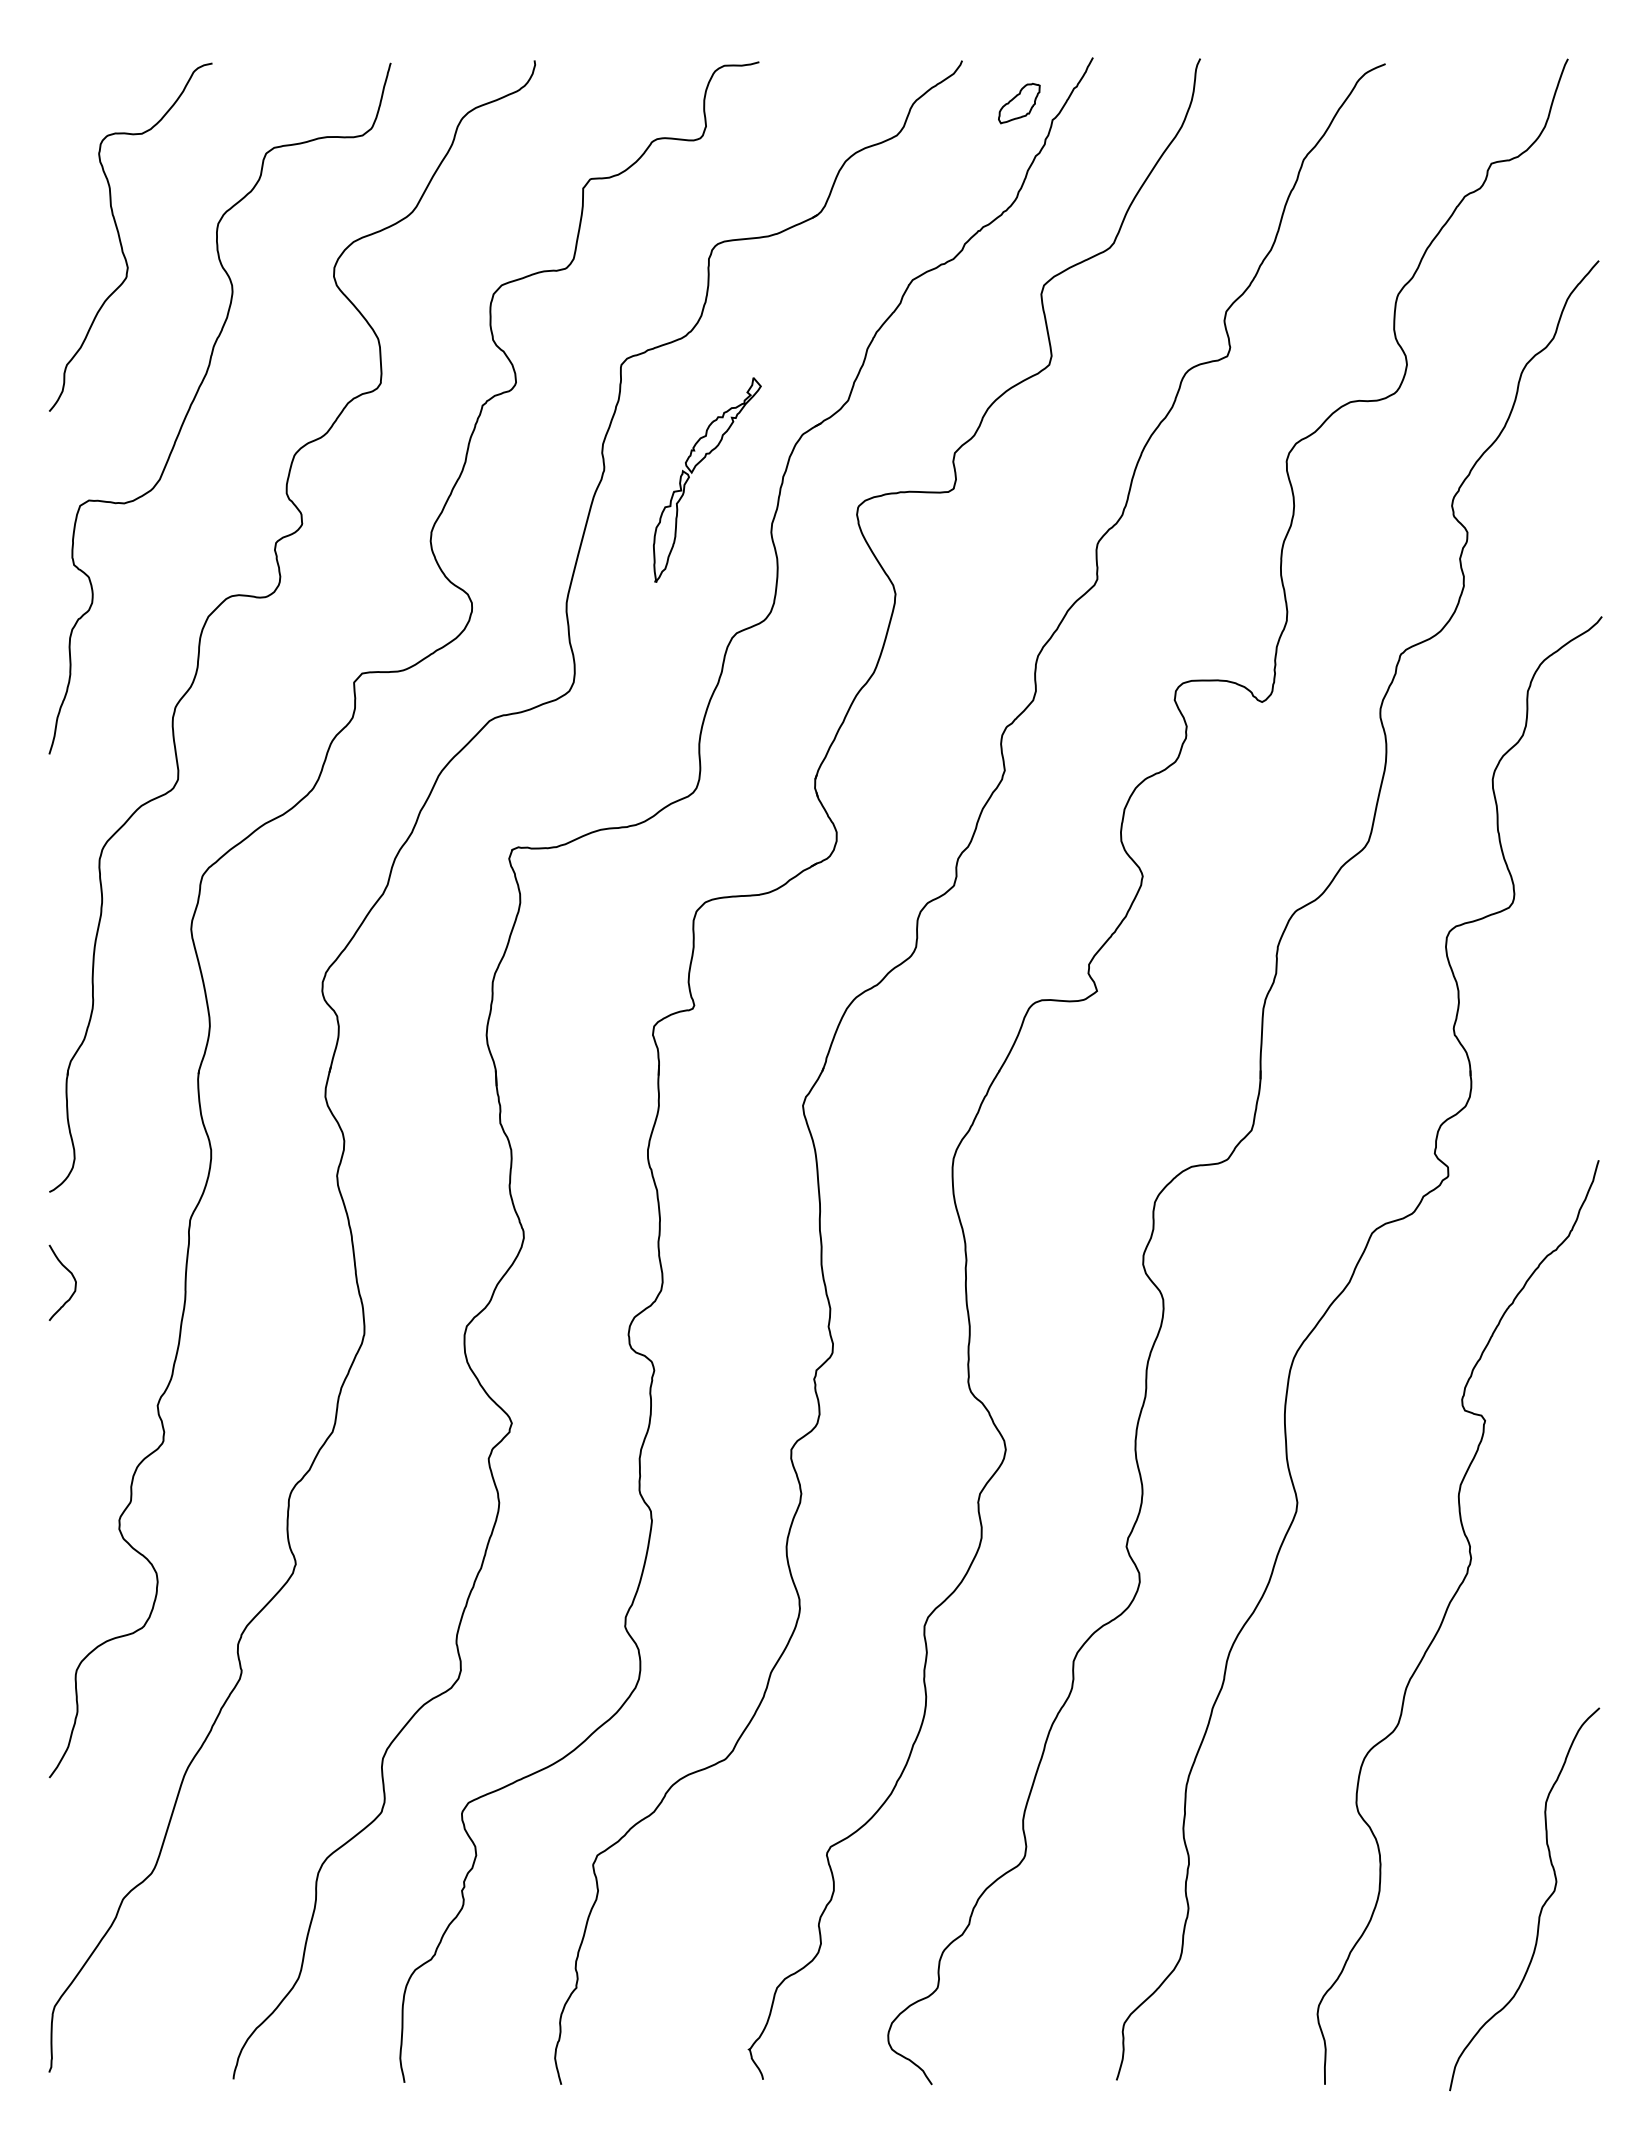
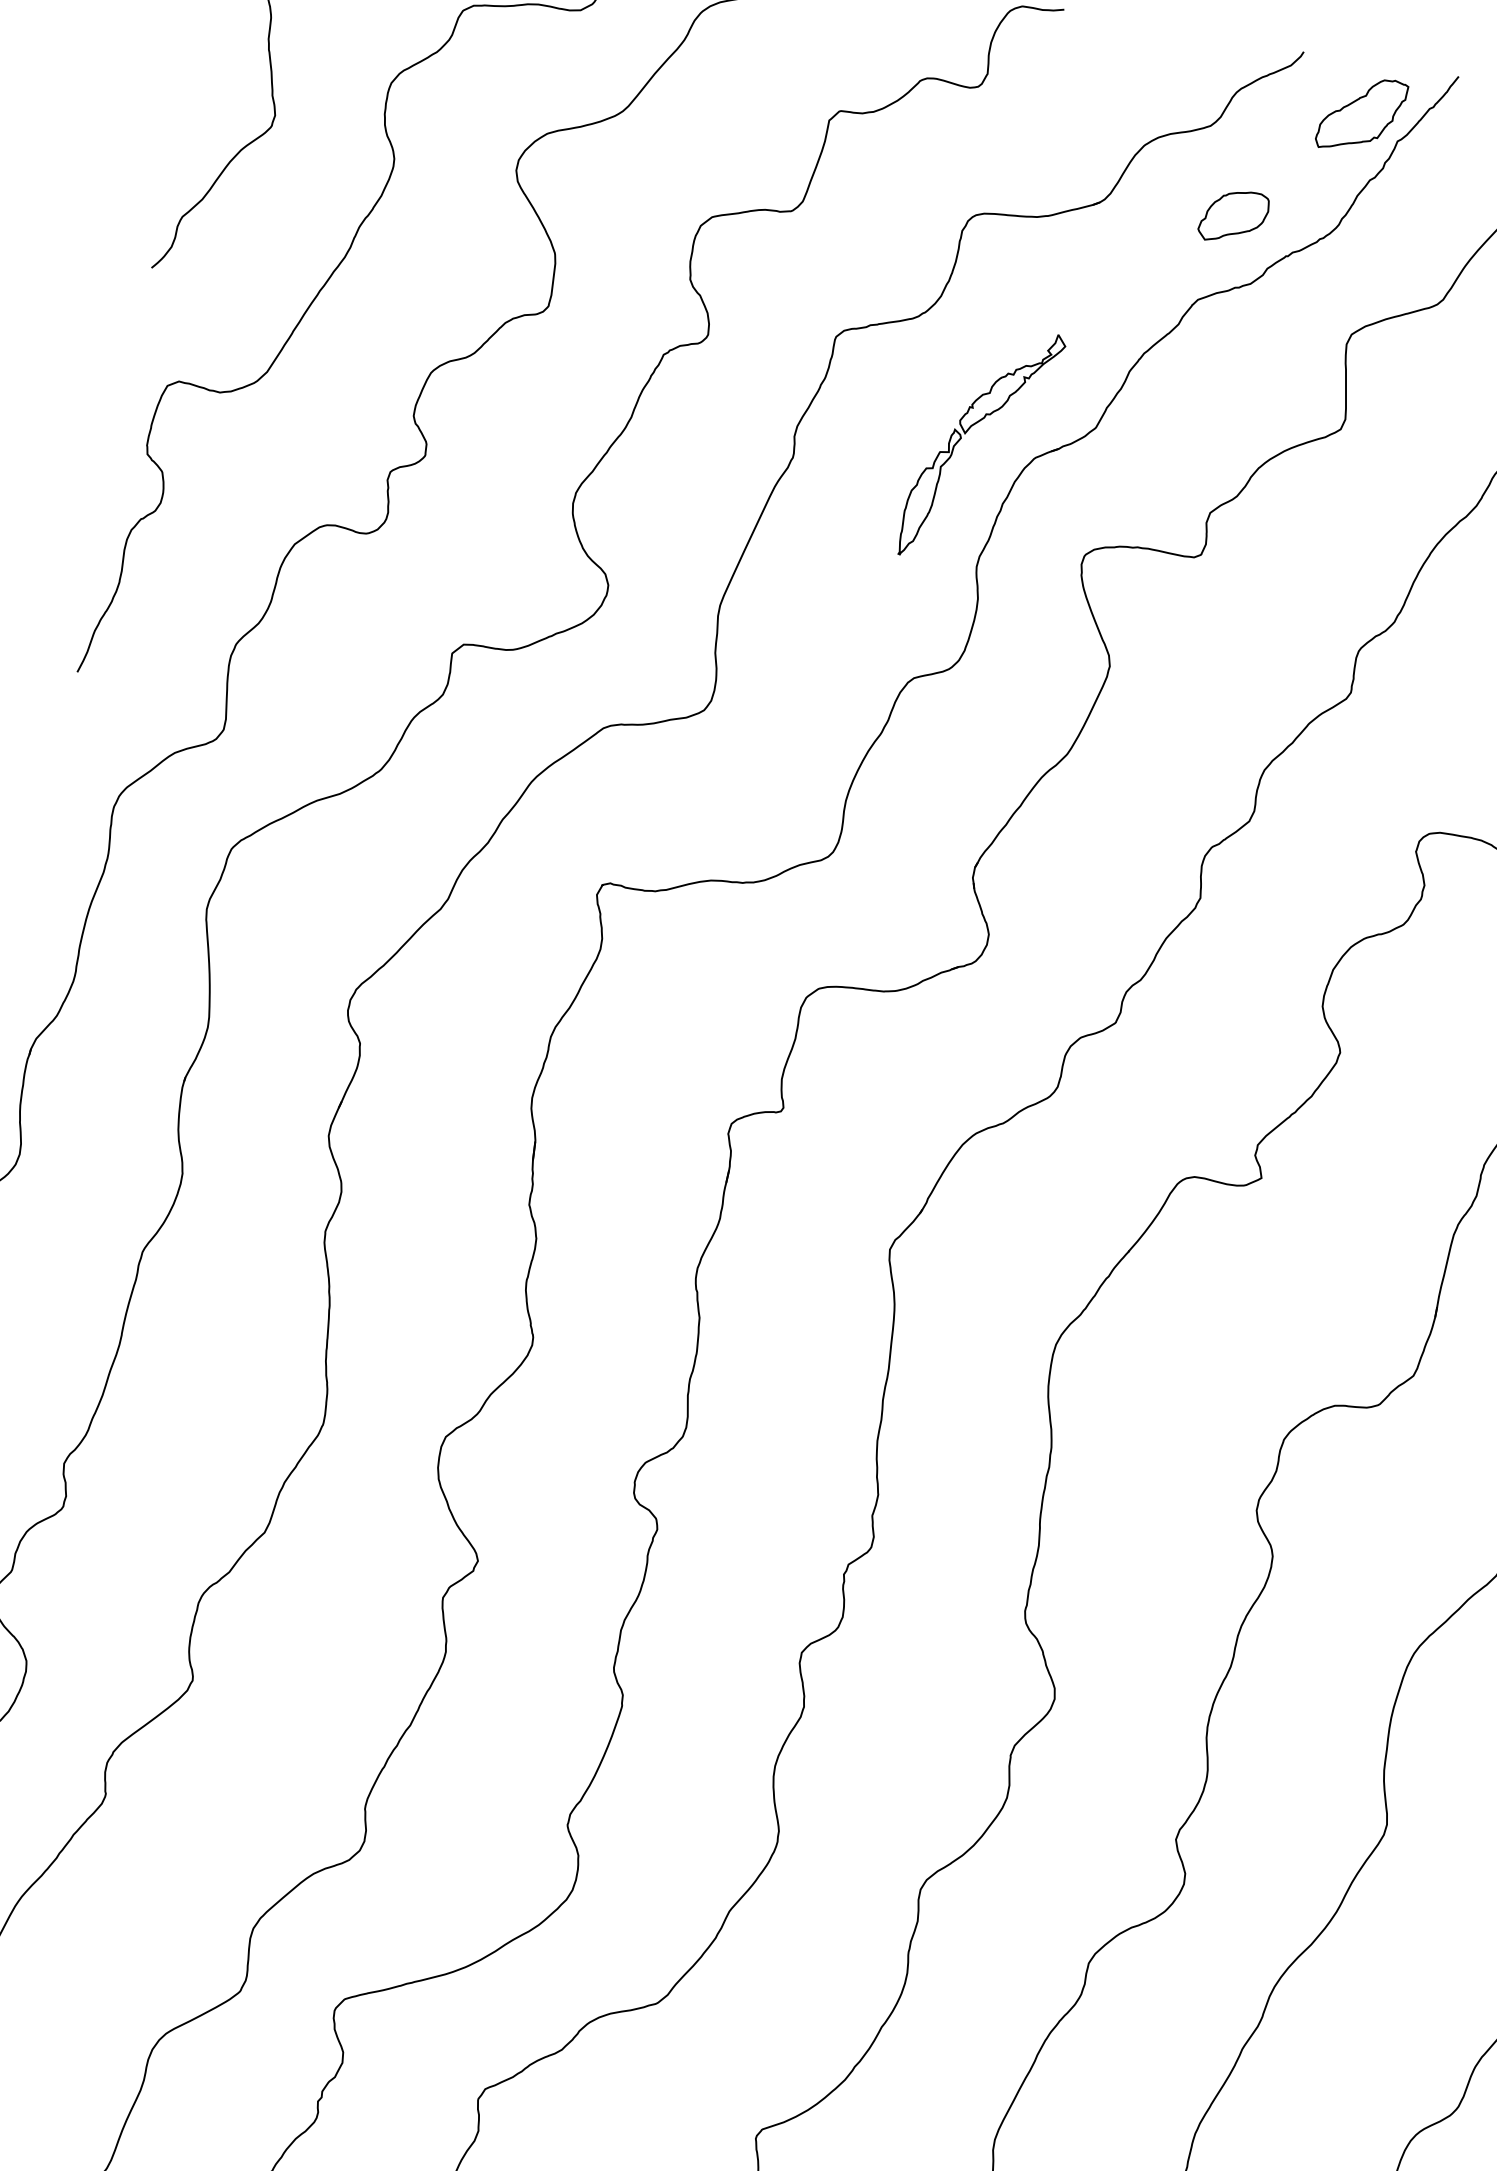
part: (1019, 103) -> (1362, 114), size x1.67
part: (929, 206) -> (1233, 216), added
part: (693, 471) -> (967, 432), moved

